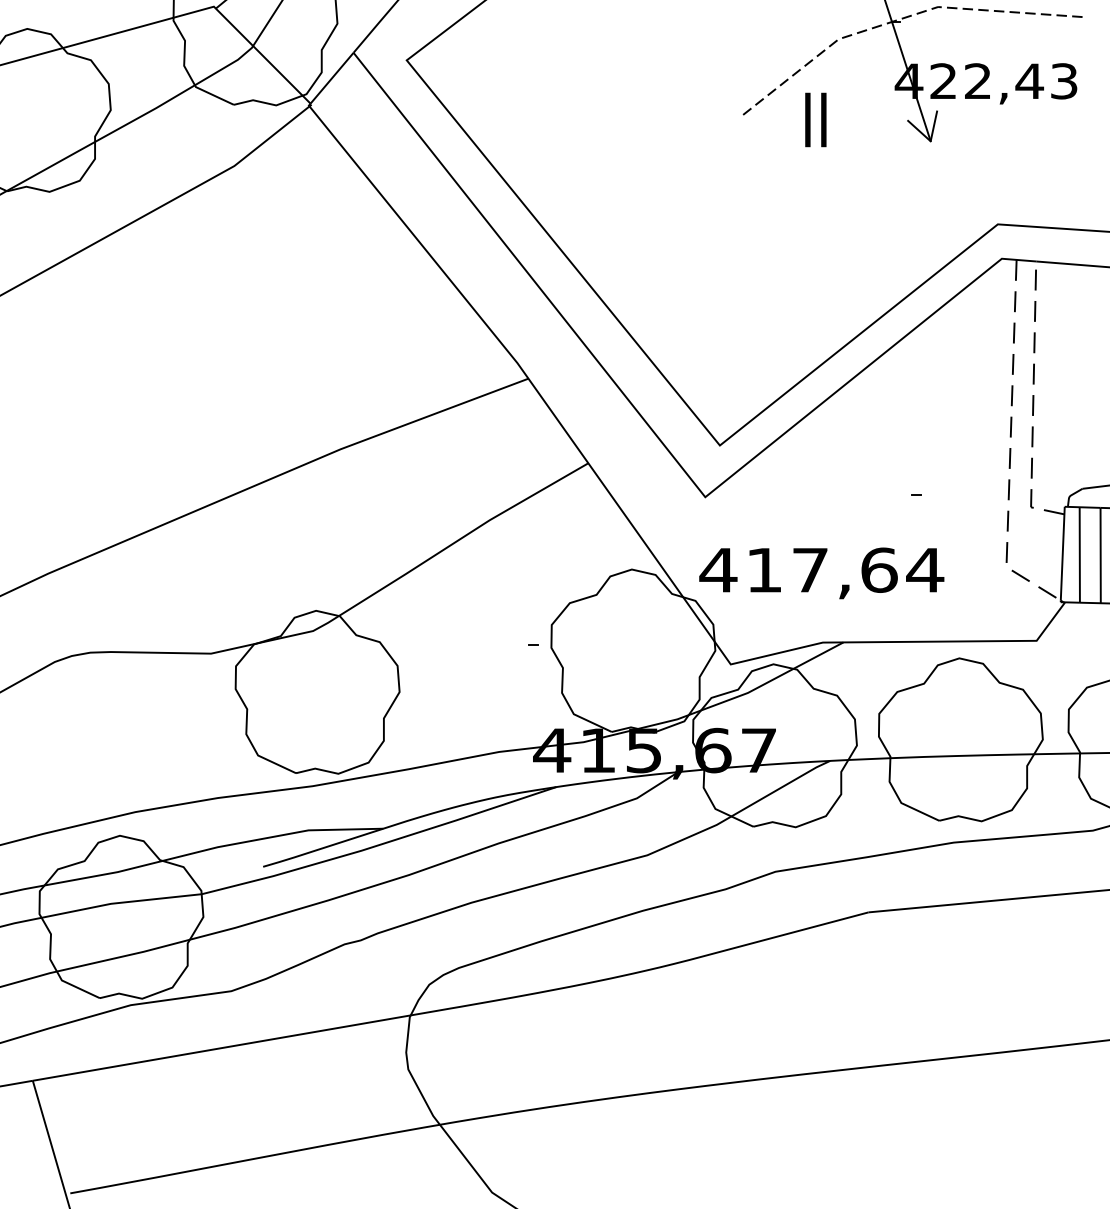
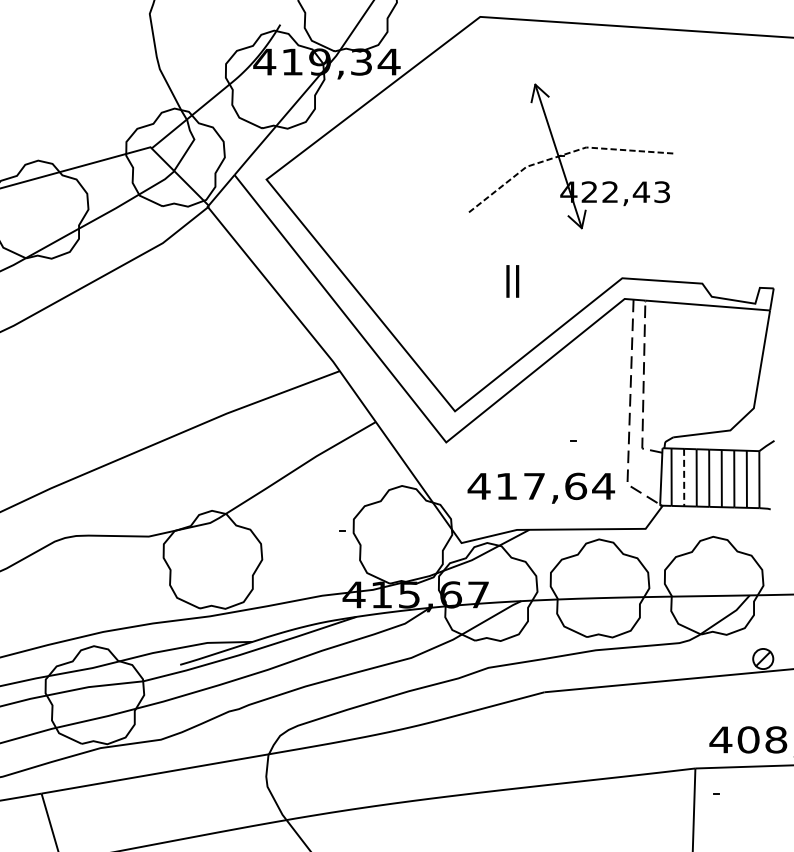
text: (815, 120) -> (512, 281), moved
line: (1101, 555) -> (684, 477), solid -> dashed
text: (822, 572) -> (541, 487), moved

